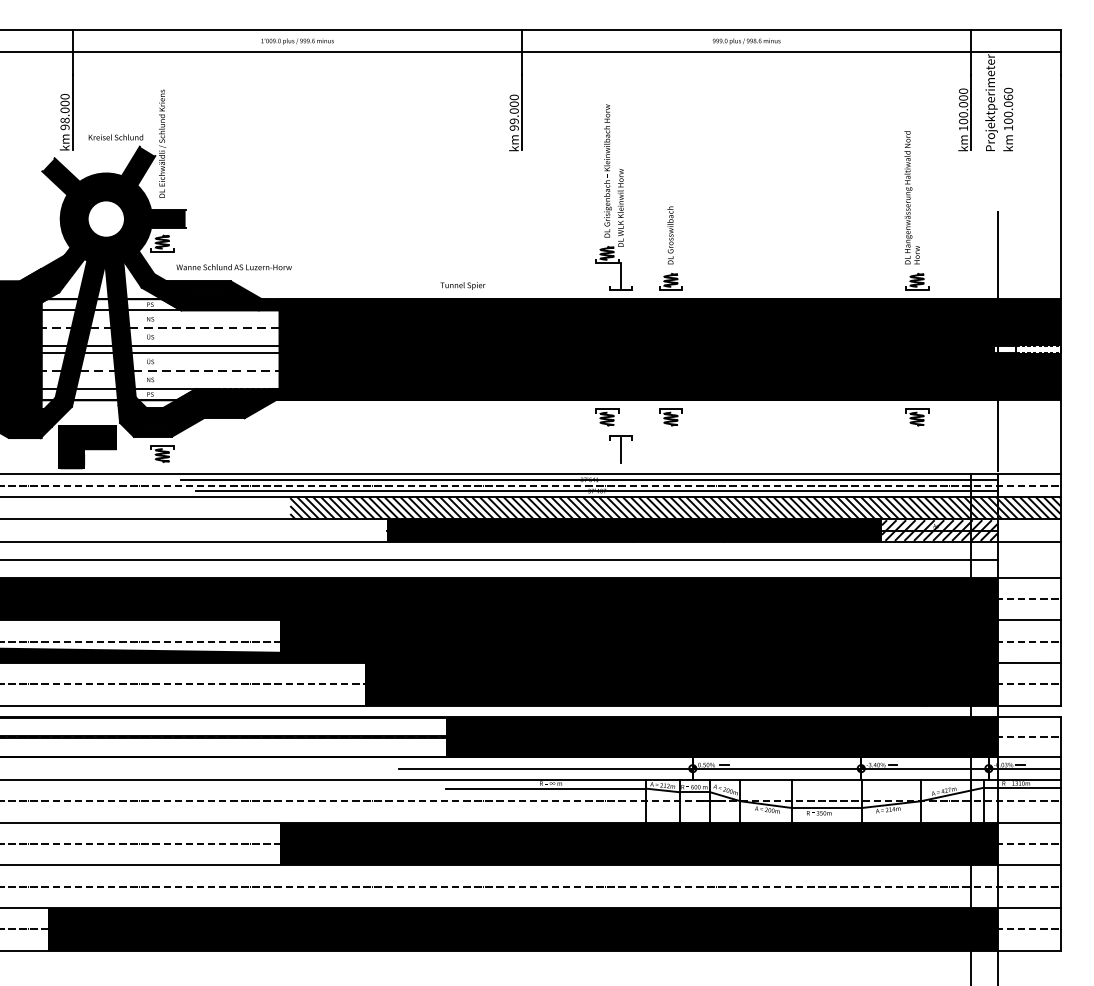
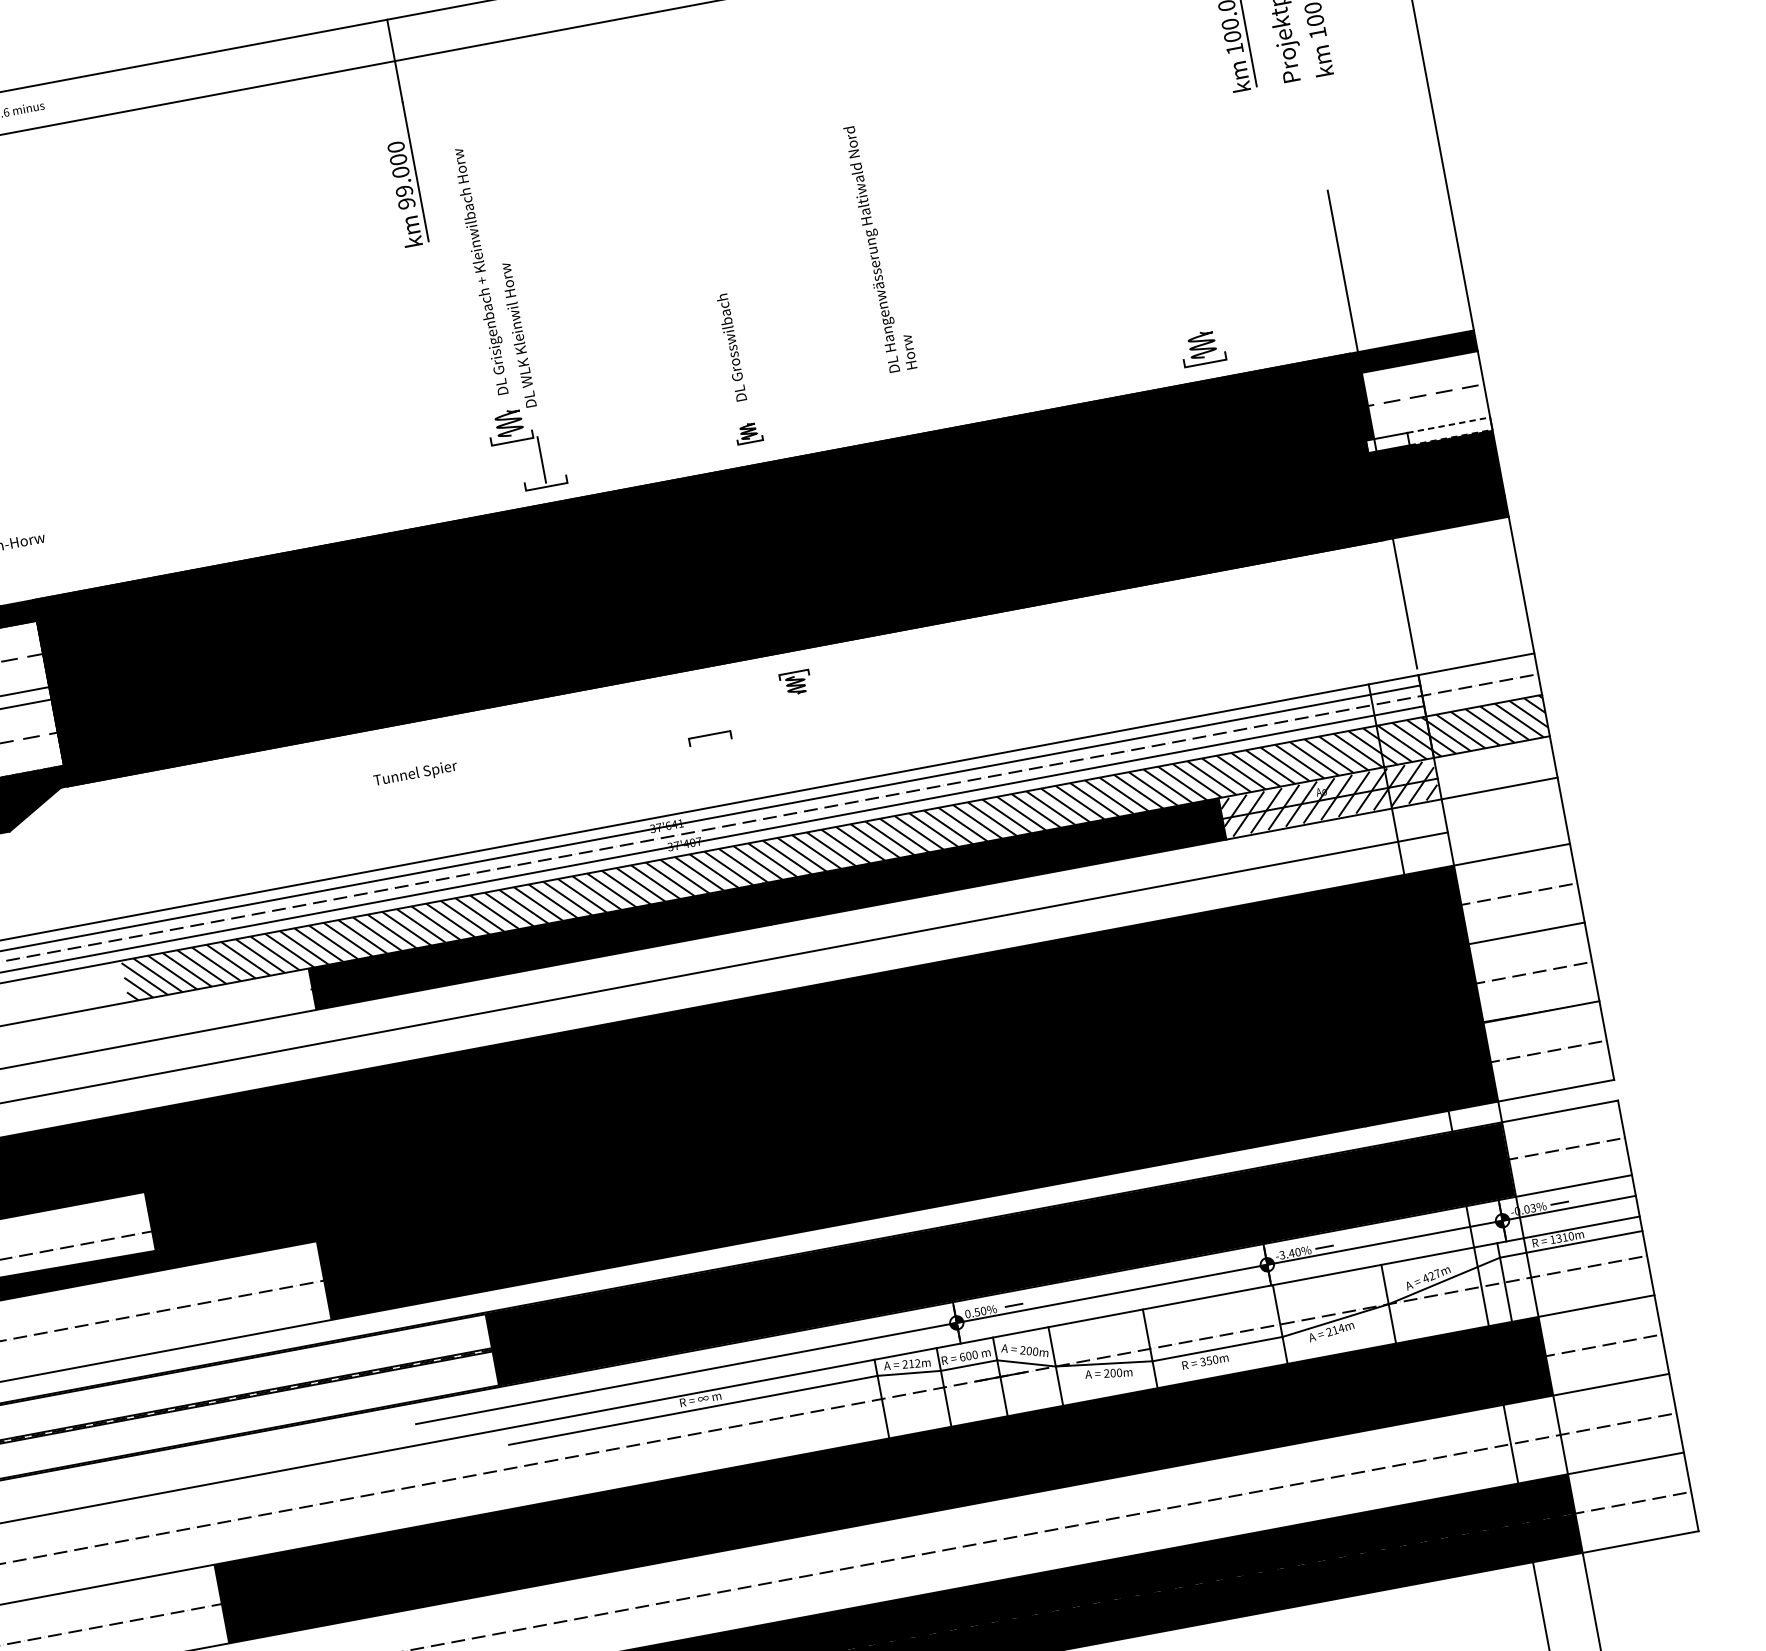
part: (613, 197) -> (501, 318), moved
text: (911, 197) -> (879, 247), moved
part: (670, 281) -> (747, 432), size x0.6
text: (462, 285) -> (414, 773), moved
fill: (1029, 328) -> (1425, 395), removed
part: (607, 417) -> (678, 705), removed
part: (670, 417) -> (794, 683), size x0.7
part: (917, 417) -> (1249, 598), removed
line: (620, 450) -> (713, 761), removed

